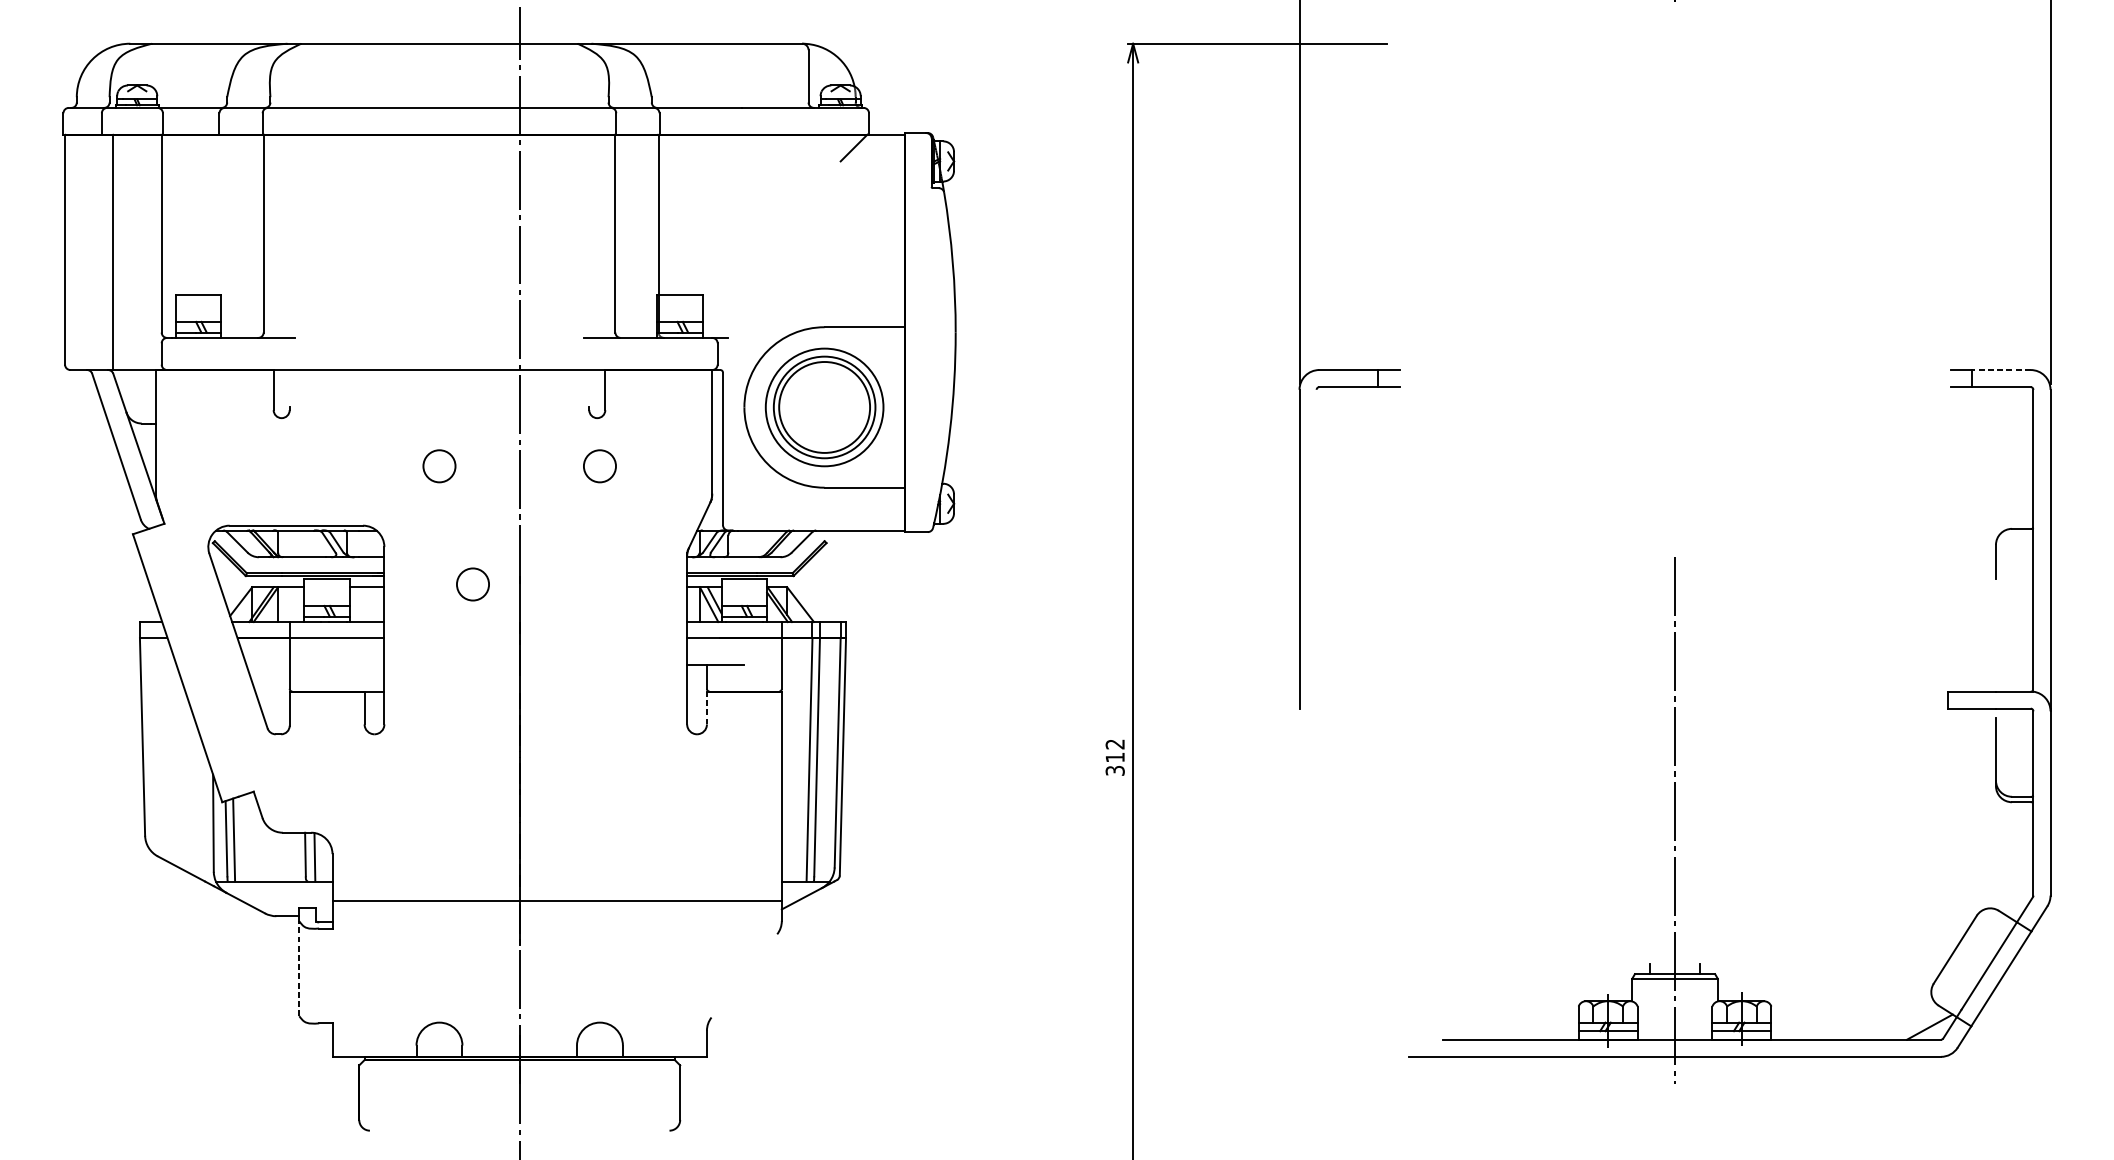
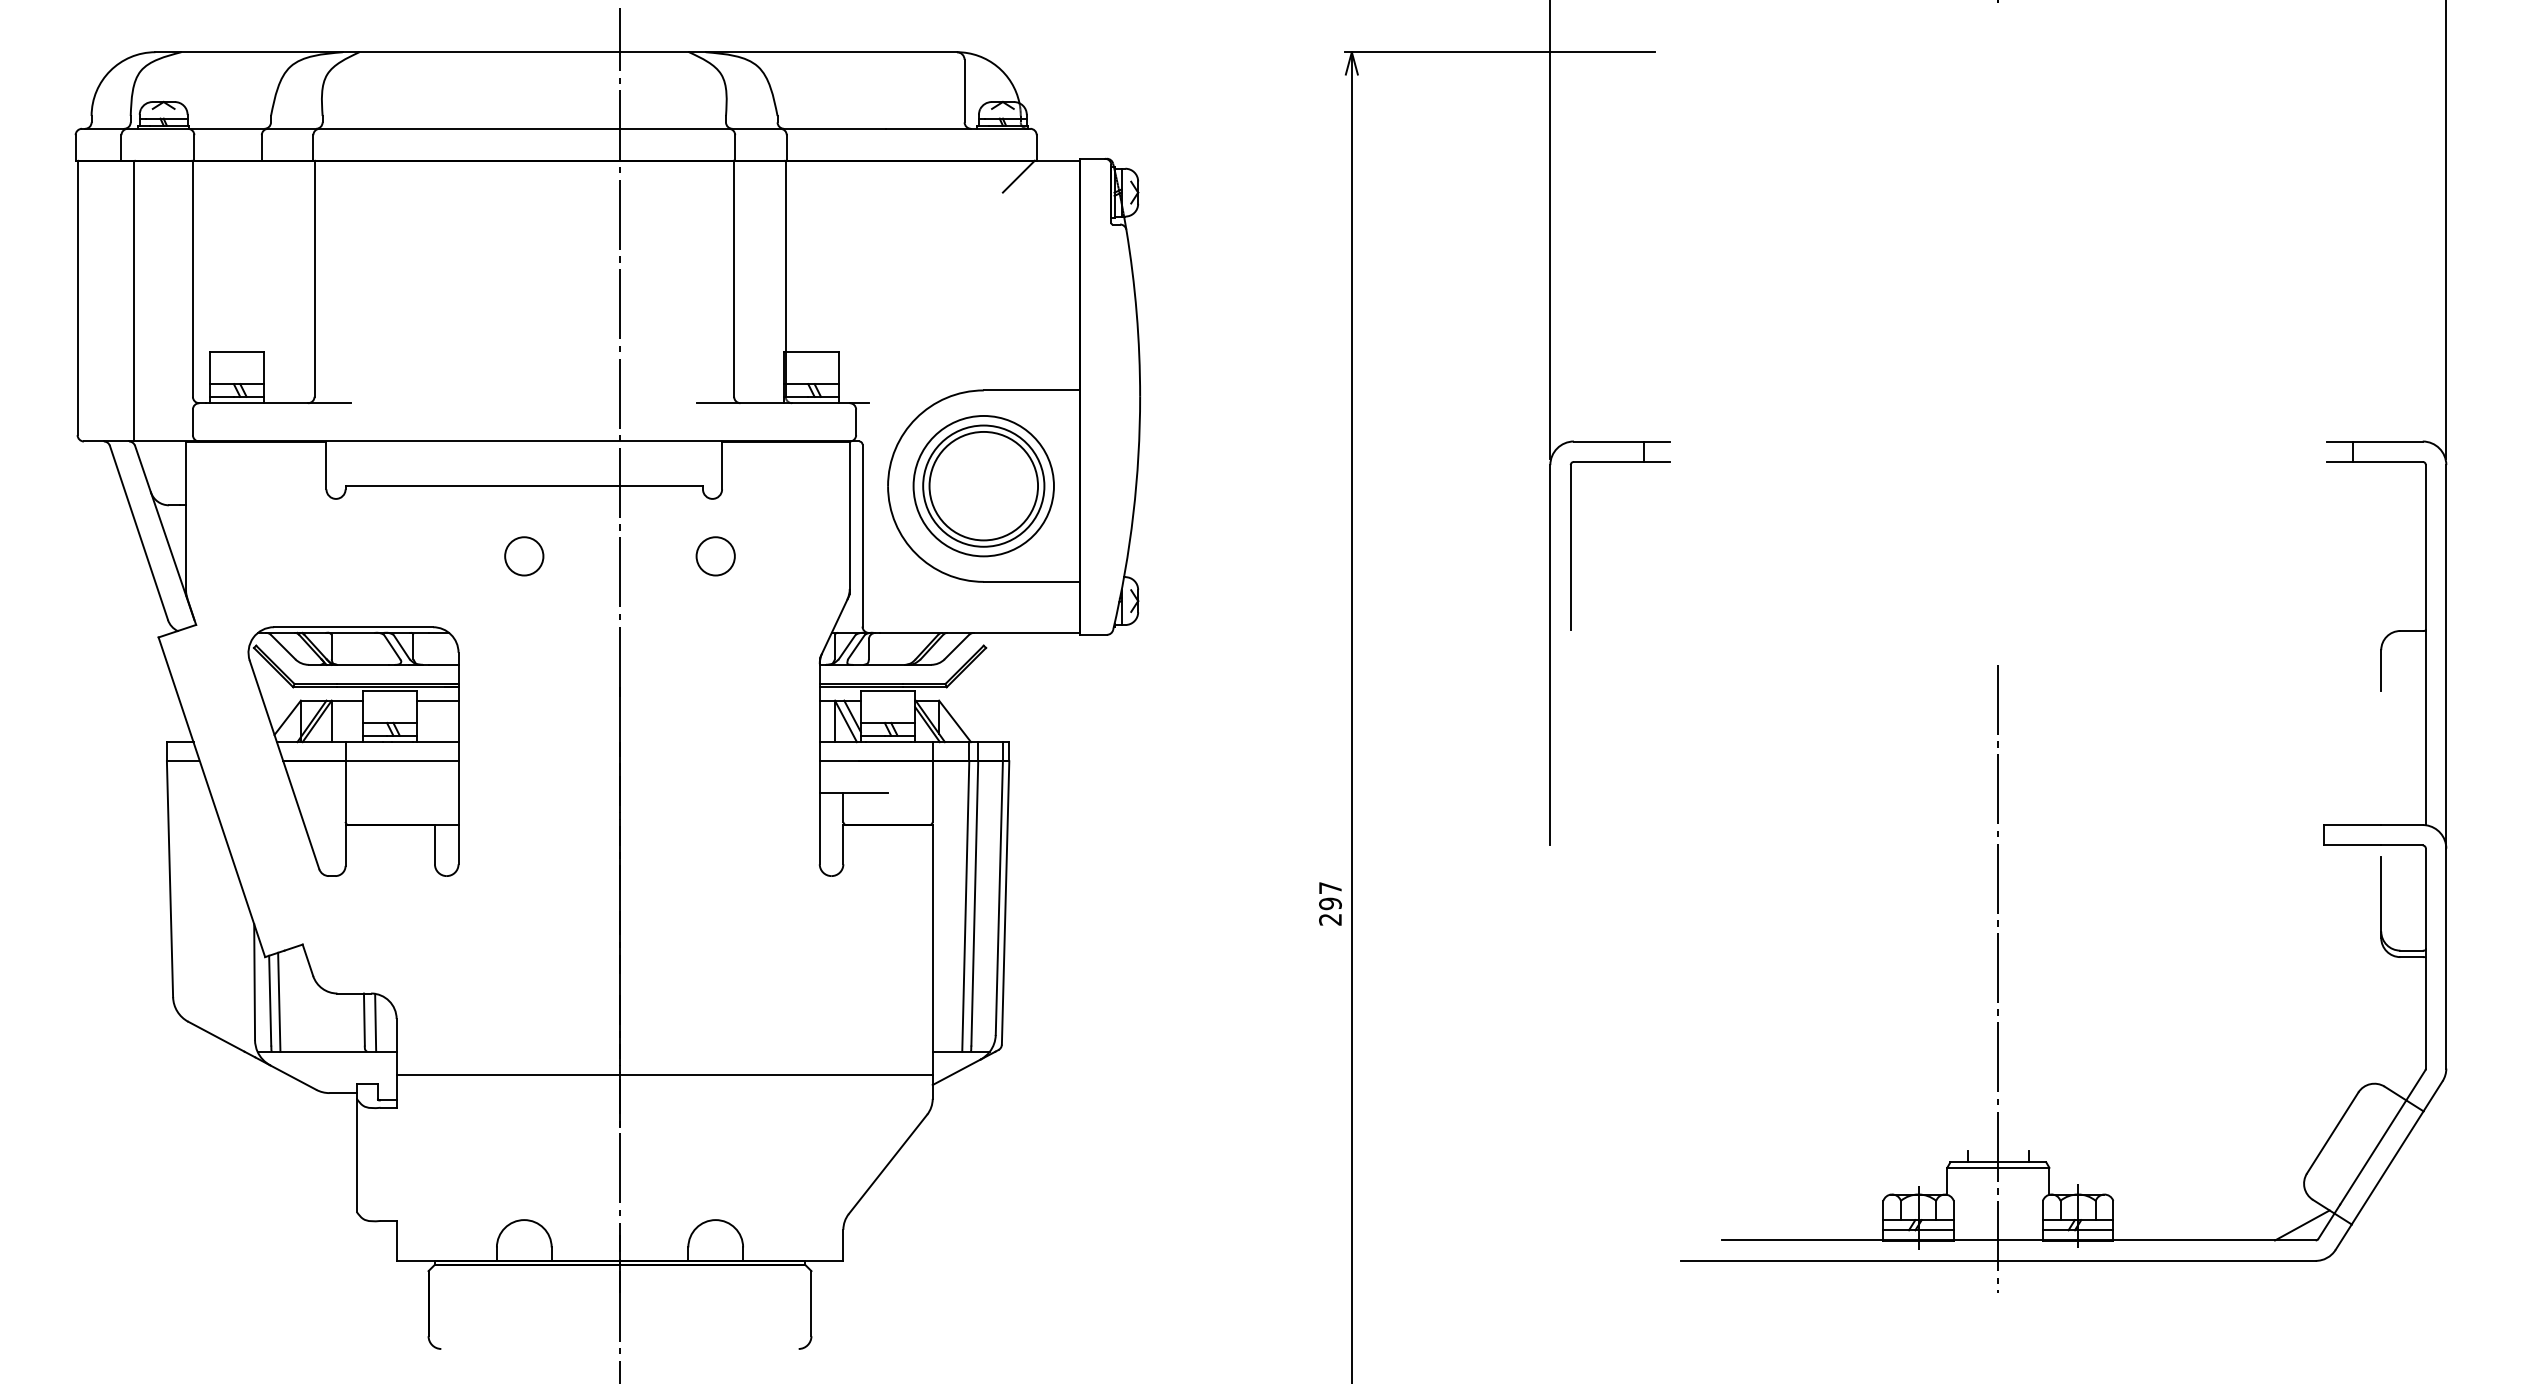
line: (2001, 370) -> (2387, 441), dashed -> solid
line: (438, 407) -> (523, 486), added
line: (1316, 458) -> (1570, 547), added
circle: (473, 584) -> (564, 697), removed
line: (707, 707) -> (843, 844), dashed -> solid
text: (1115, 757) -> (1330, 903), 312 -> 297
line: (299, 968) -> (357, 1155), dashed -> solid
line: (743, 975) -> (887, 1163), added

